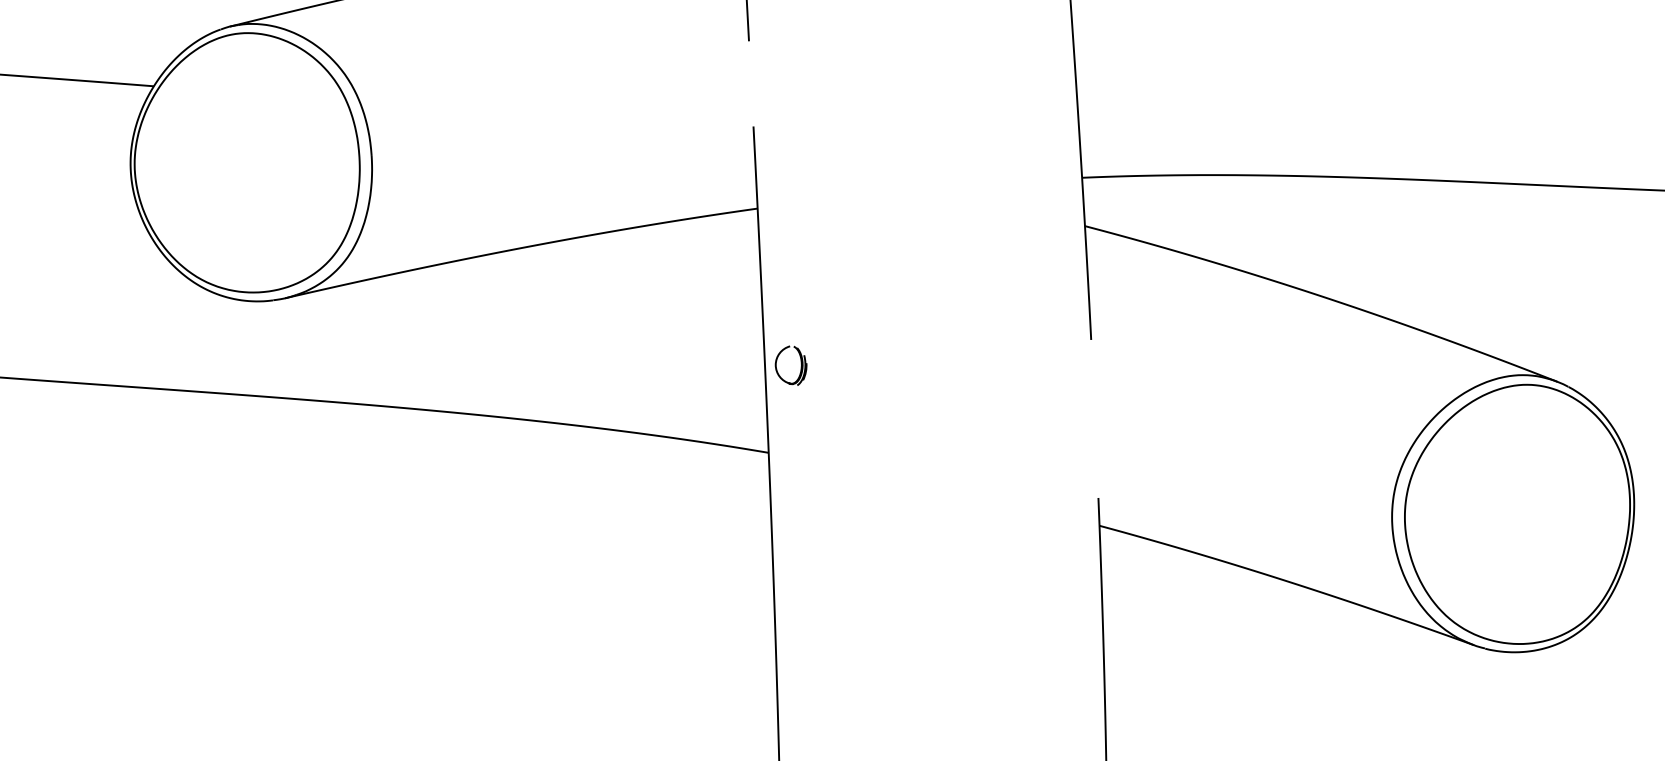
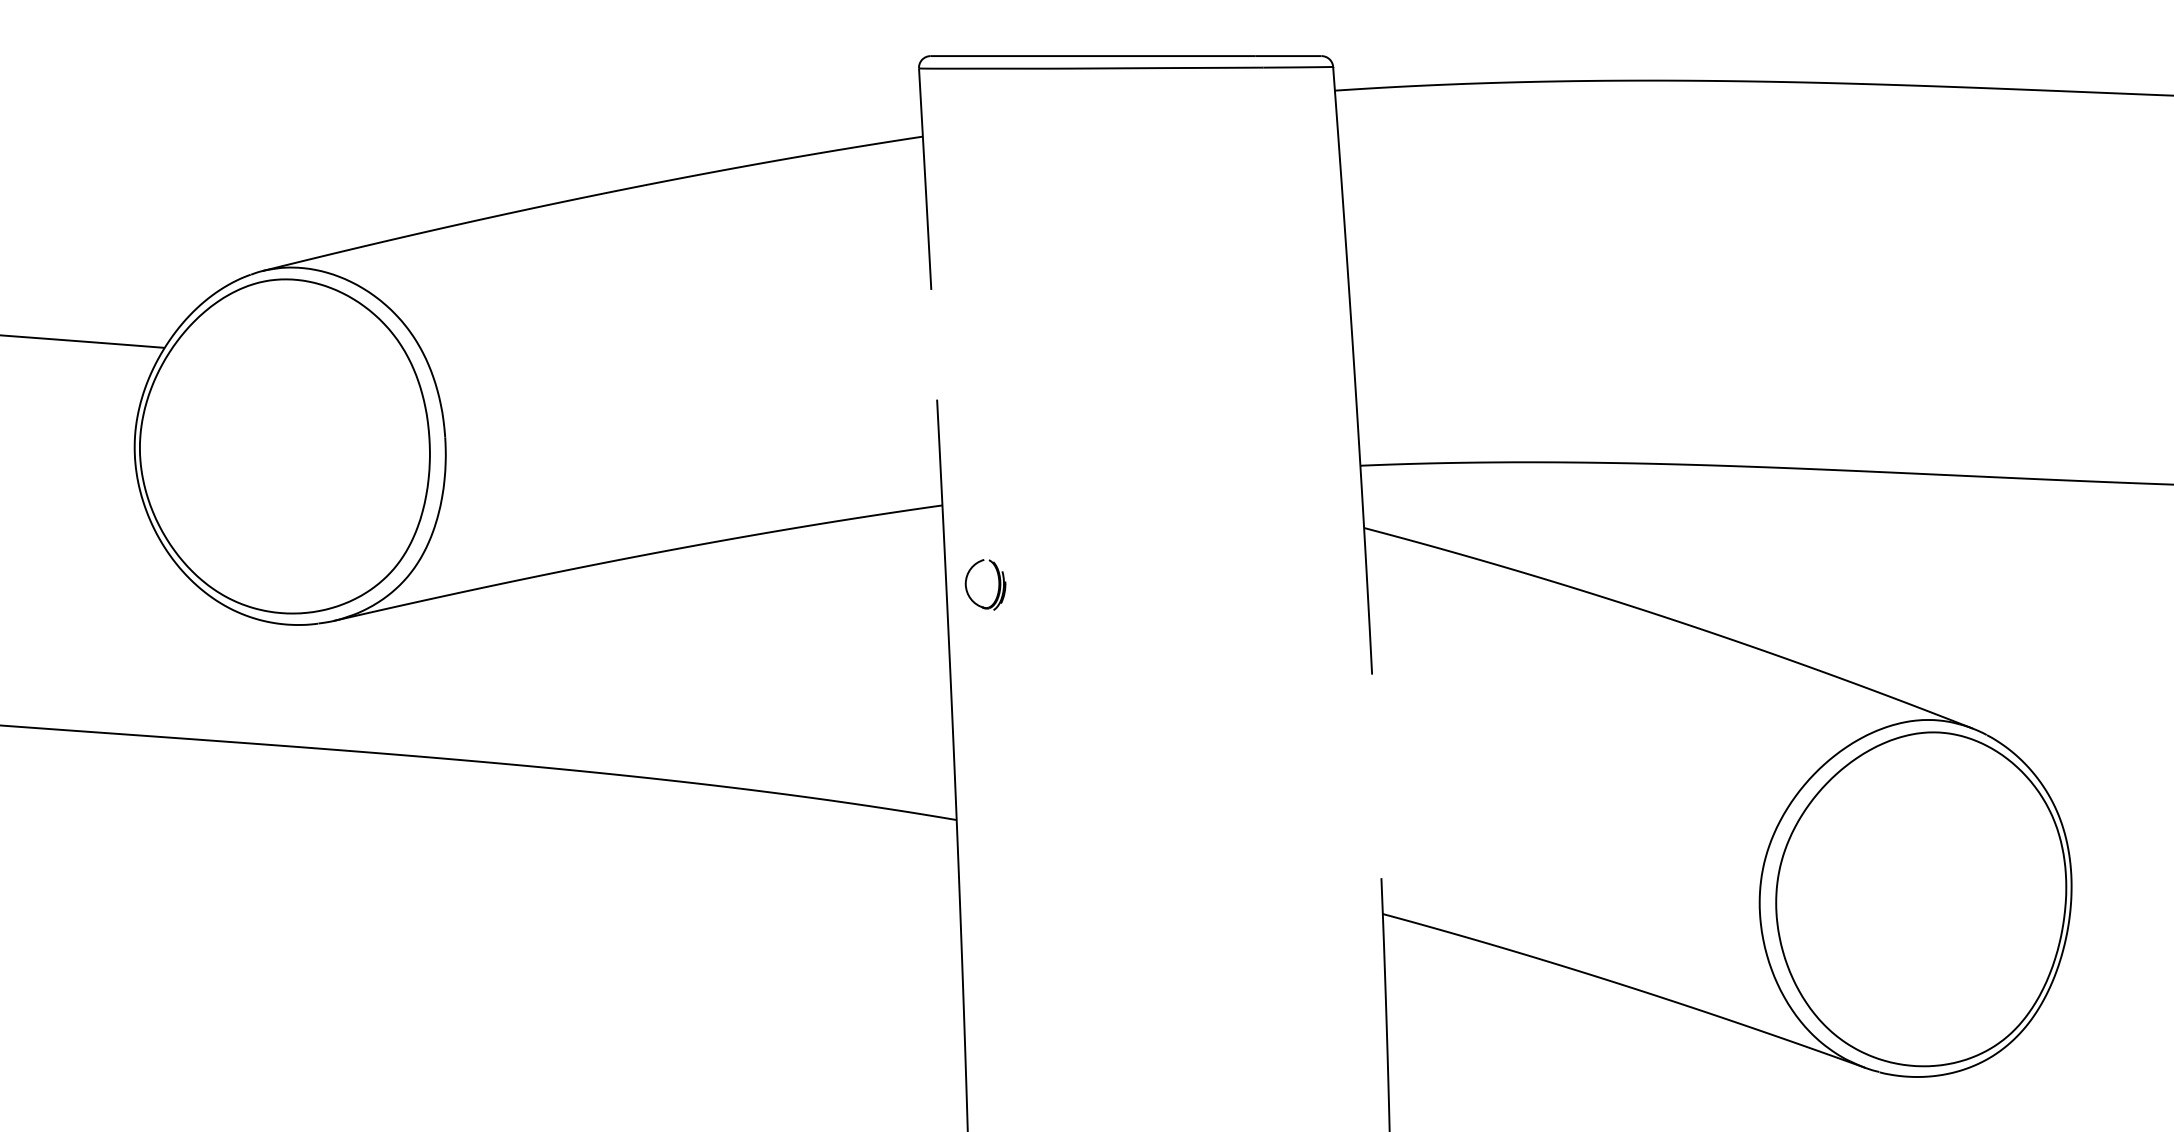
part: (801, 365) -> (998, 584), moved

